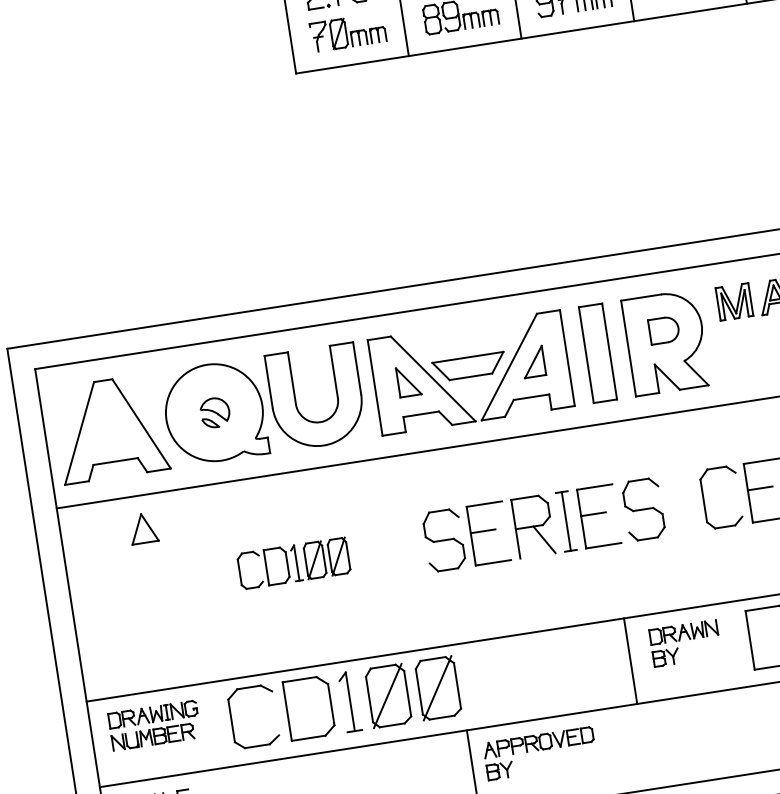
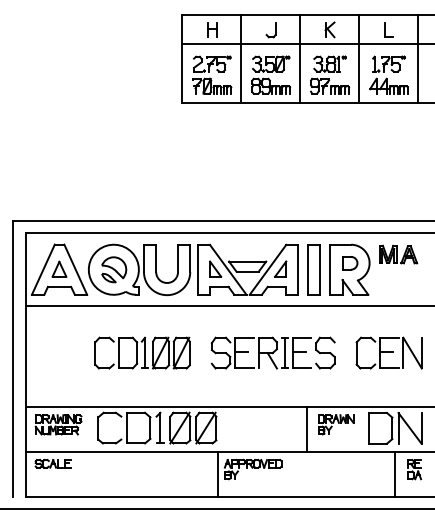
part: (215, 411) -> (114, 269), size x1.67
part: (143, 526) -> (59, 268), moved
part: (293, 562) -> (142, 352), size x1.67

